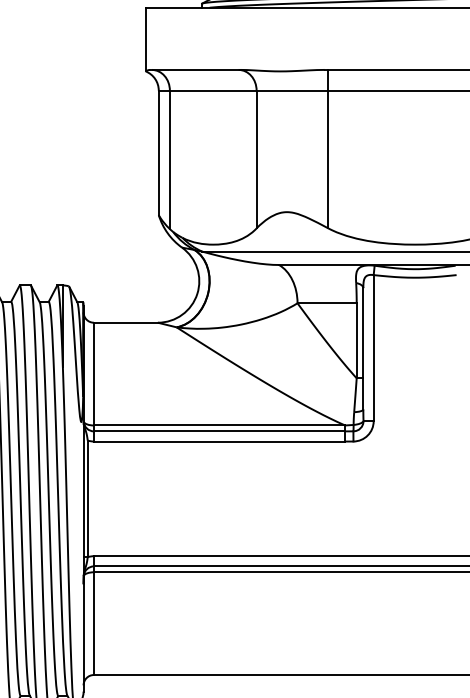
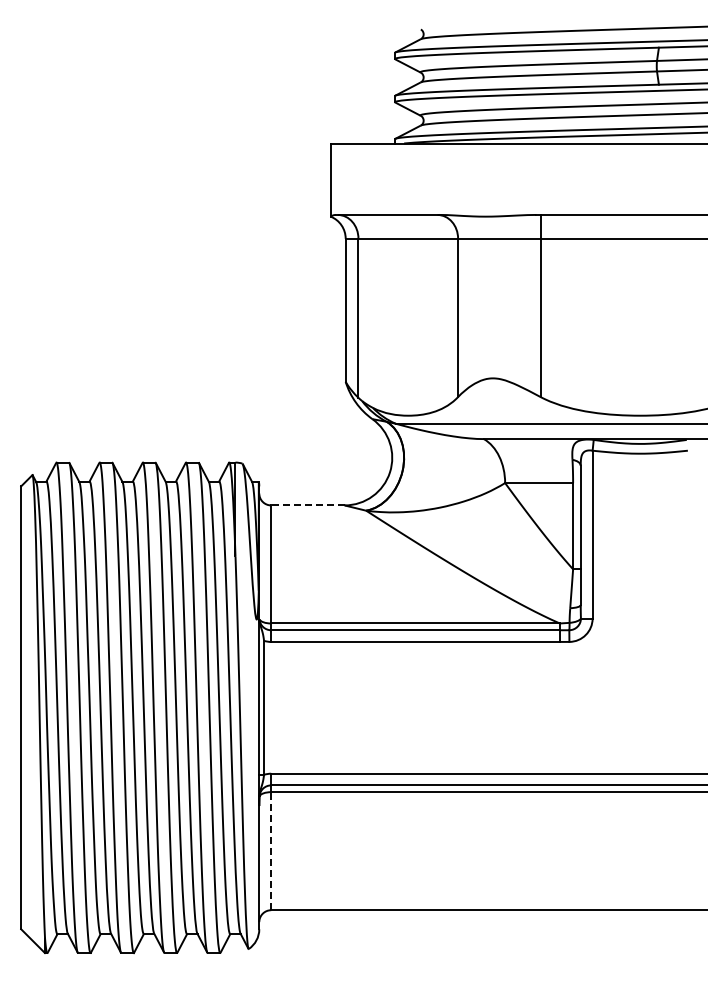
line: (125, 322) -> (307, 505), solid -> dashed
line: (94, 623) -> (271, 850), solid -> dashed

